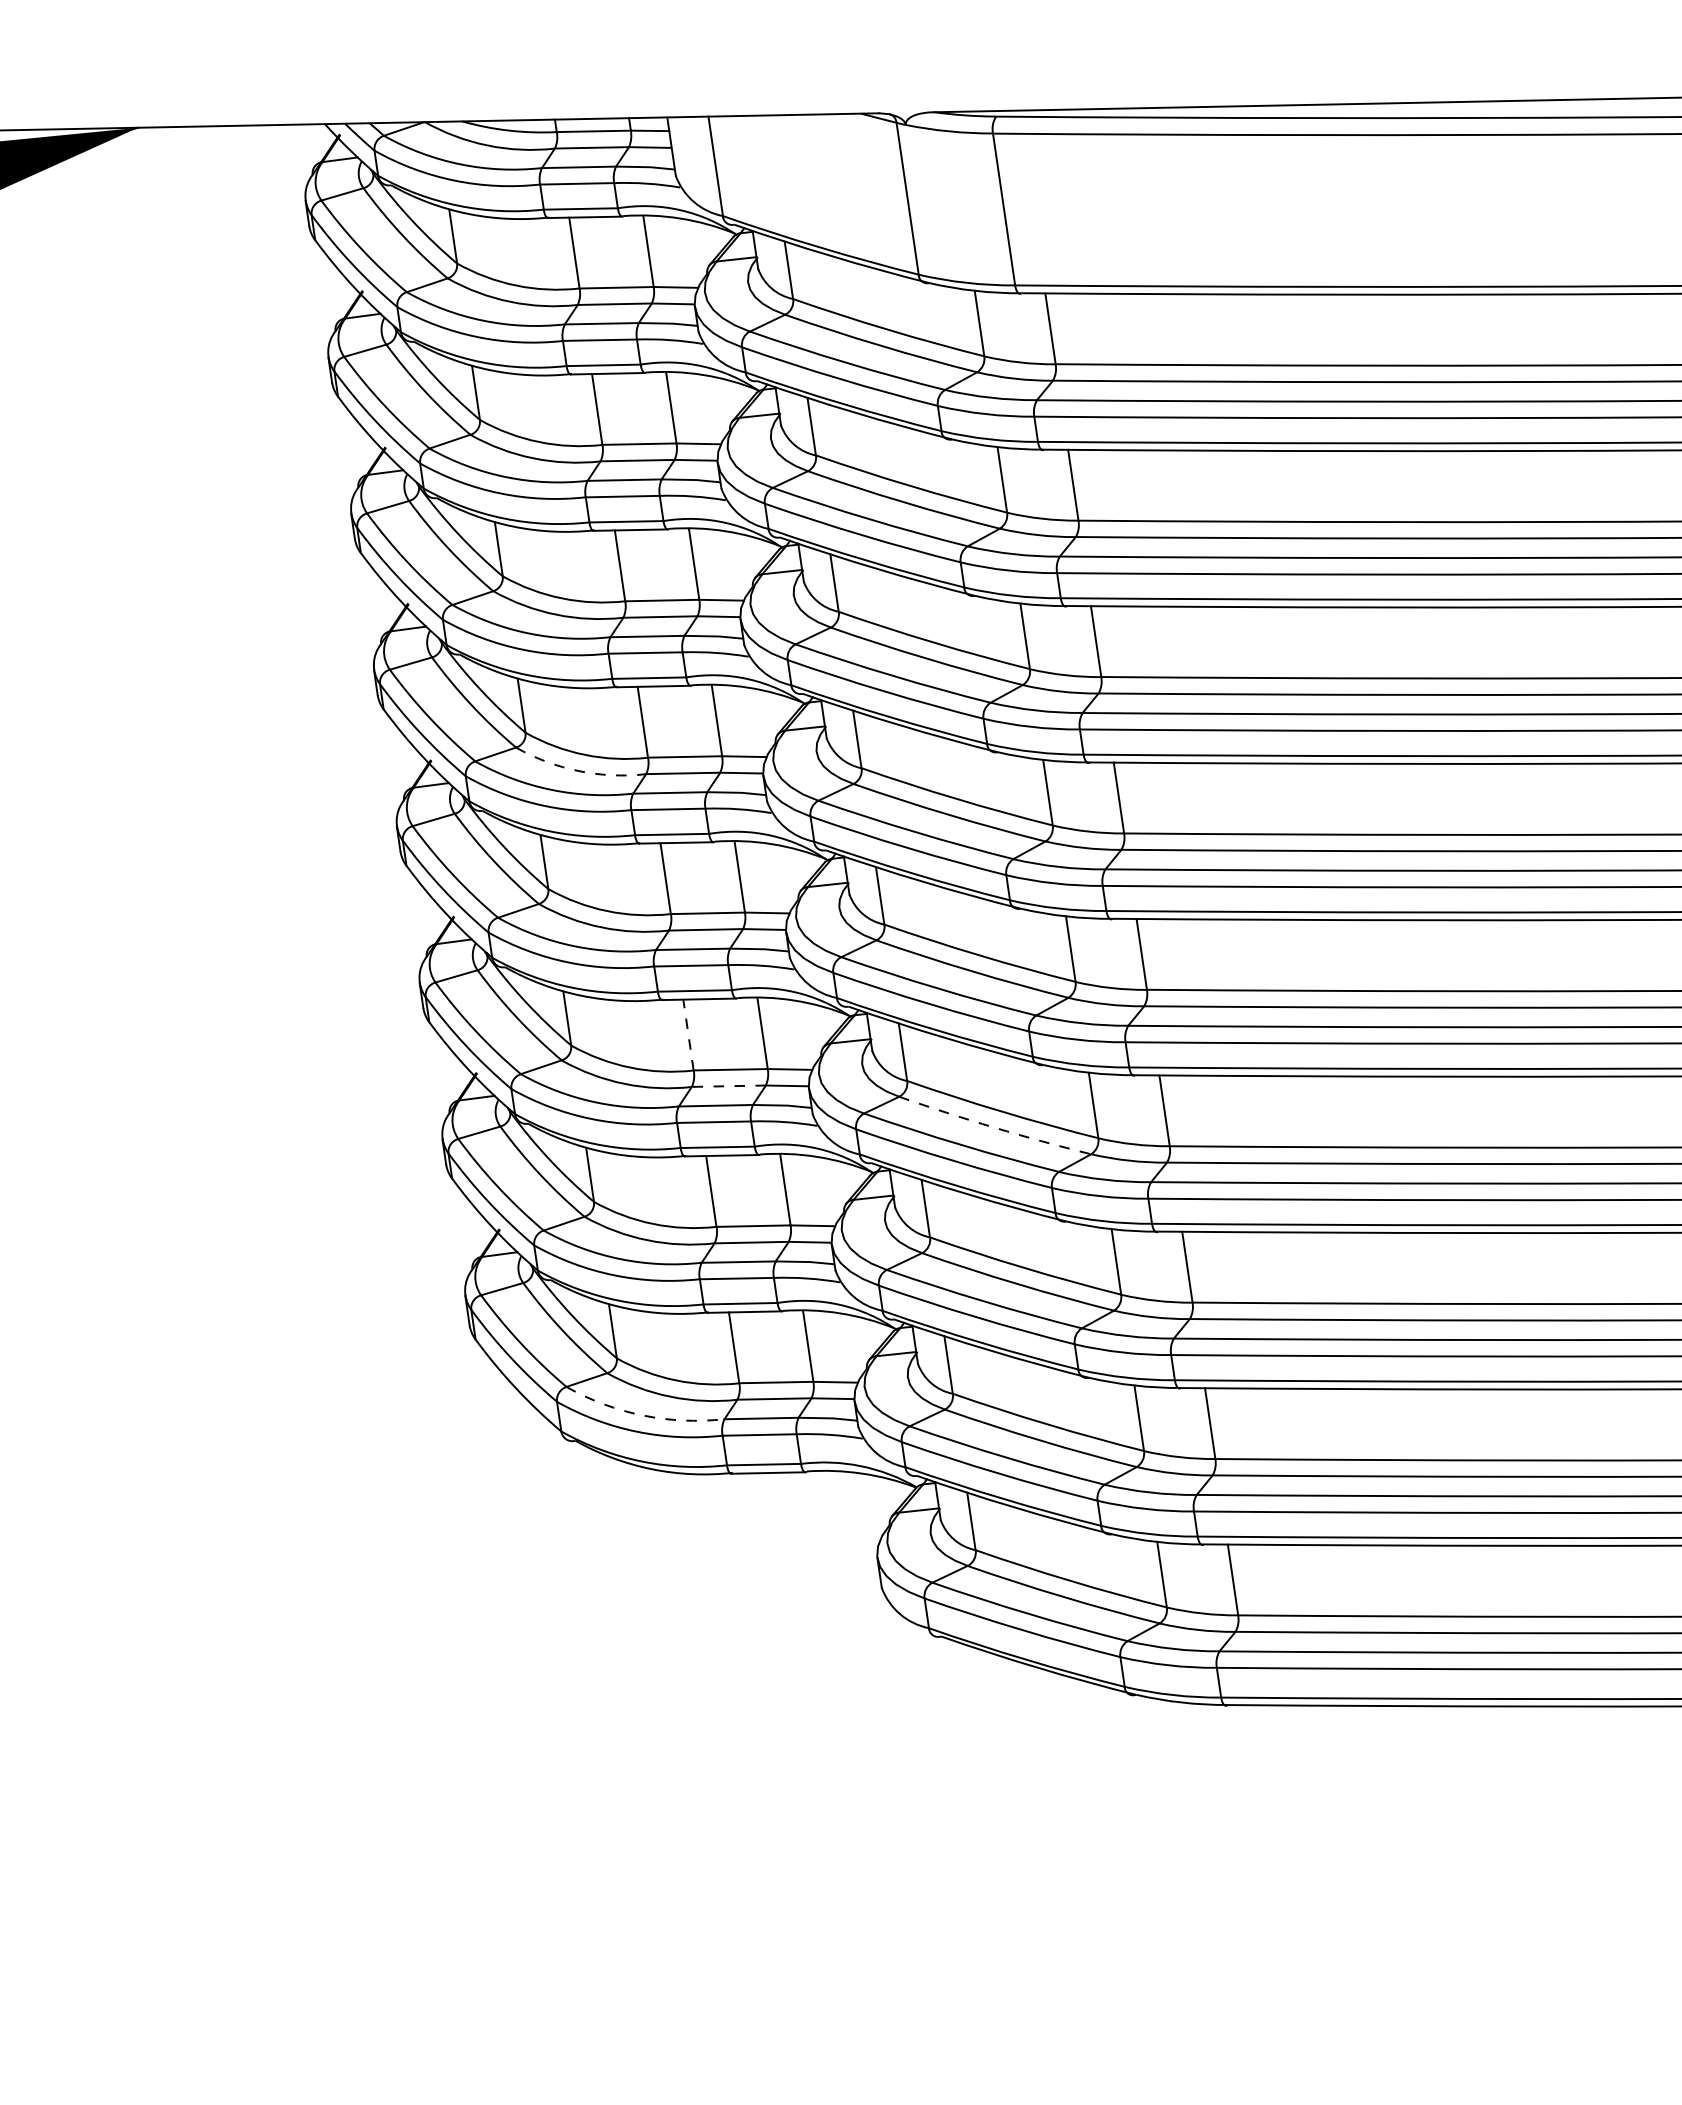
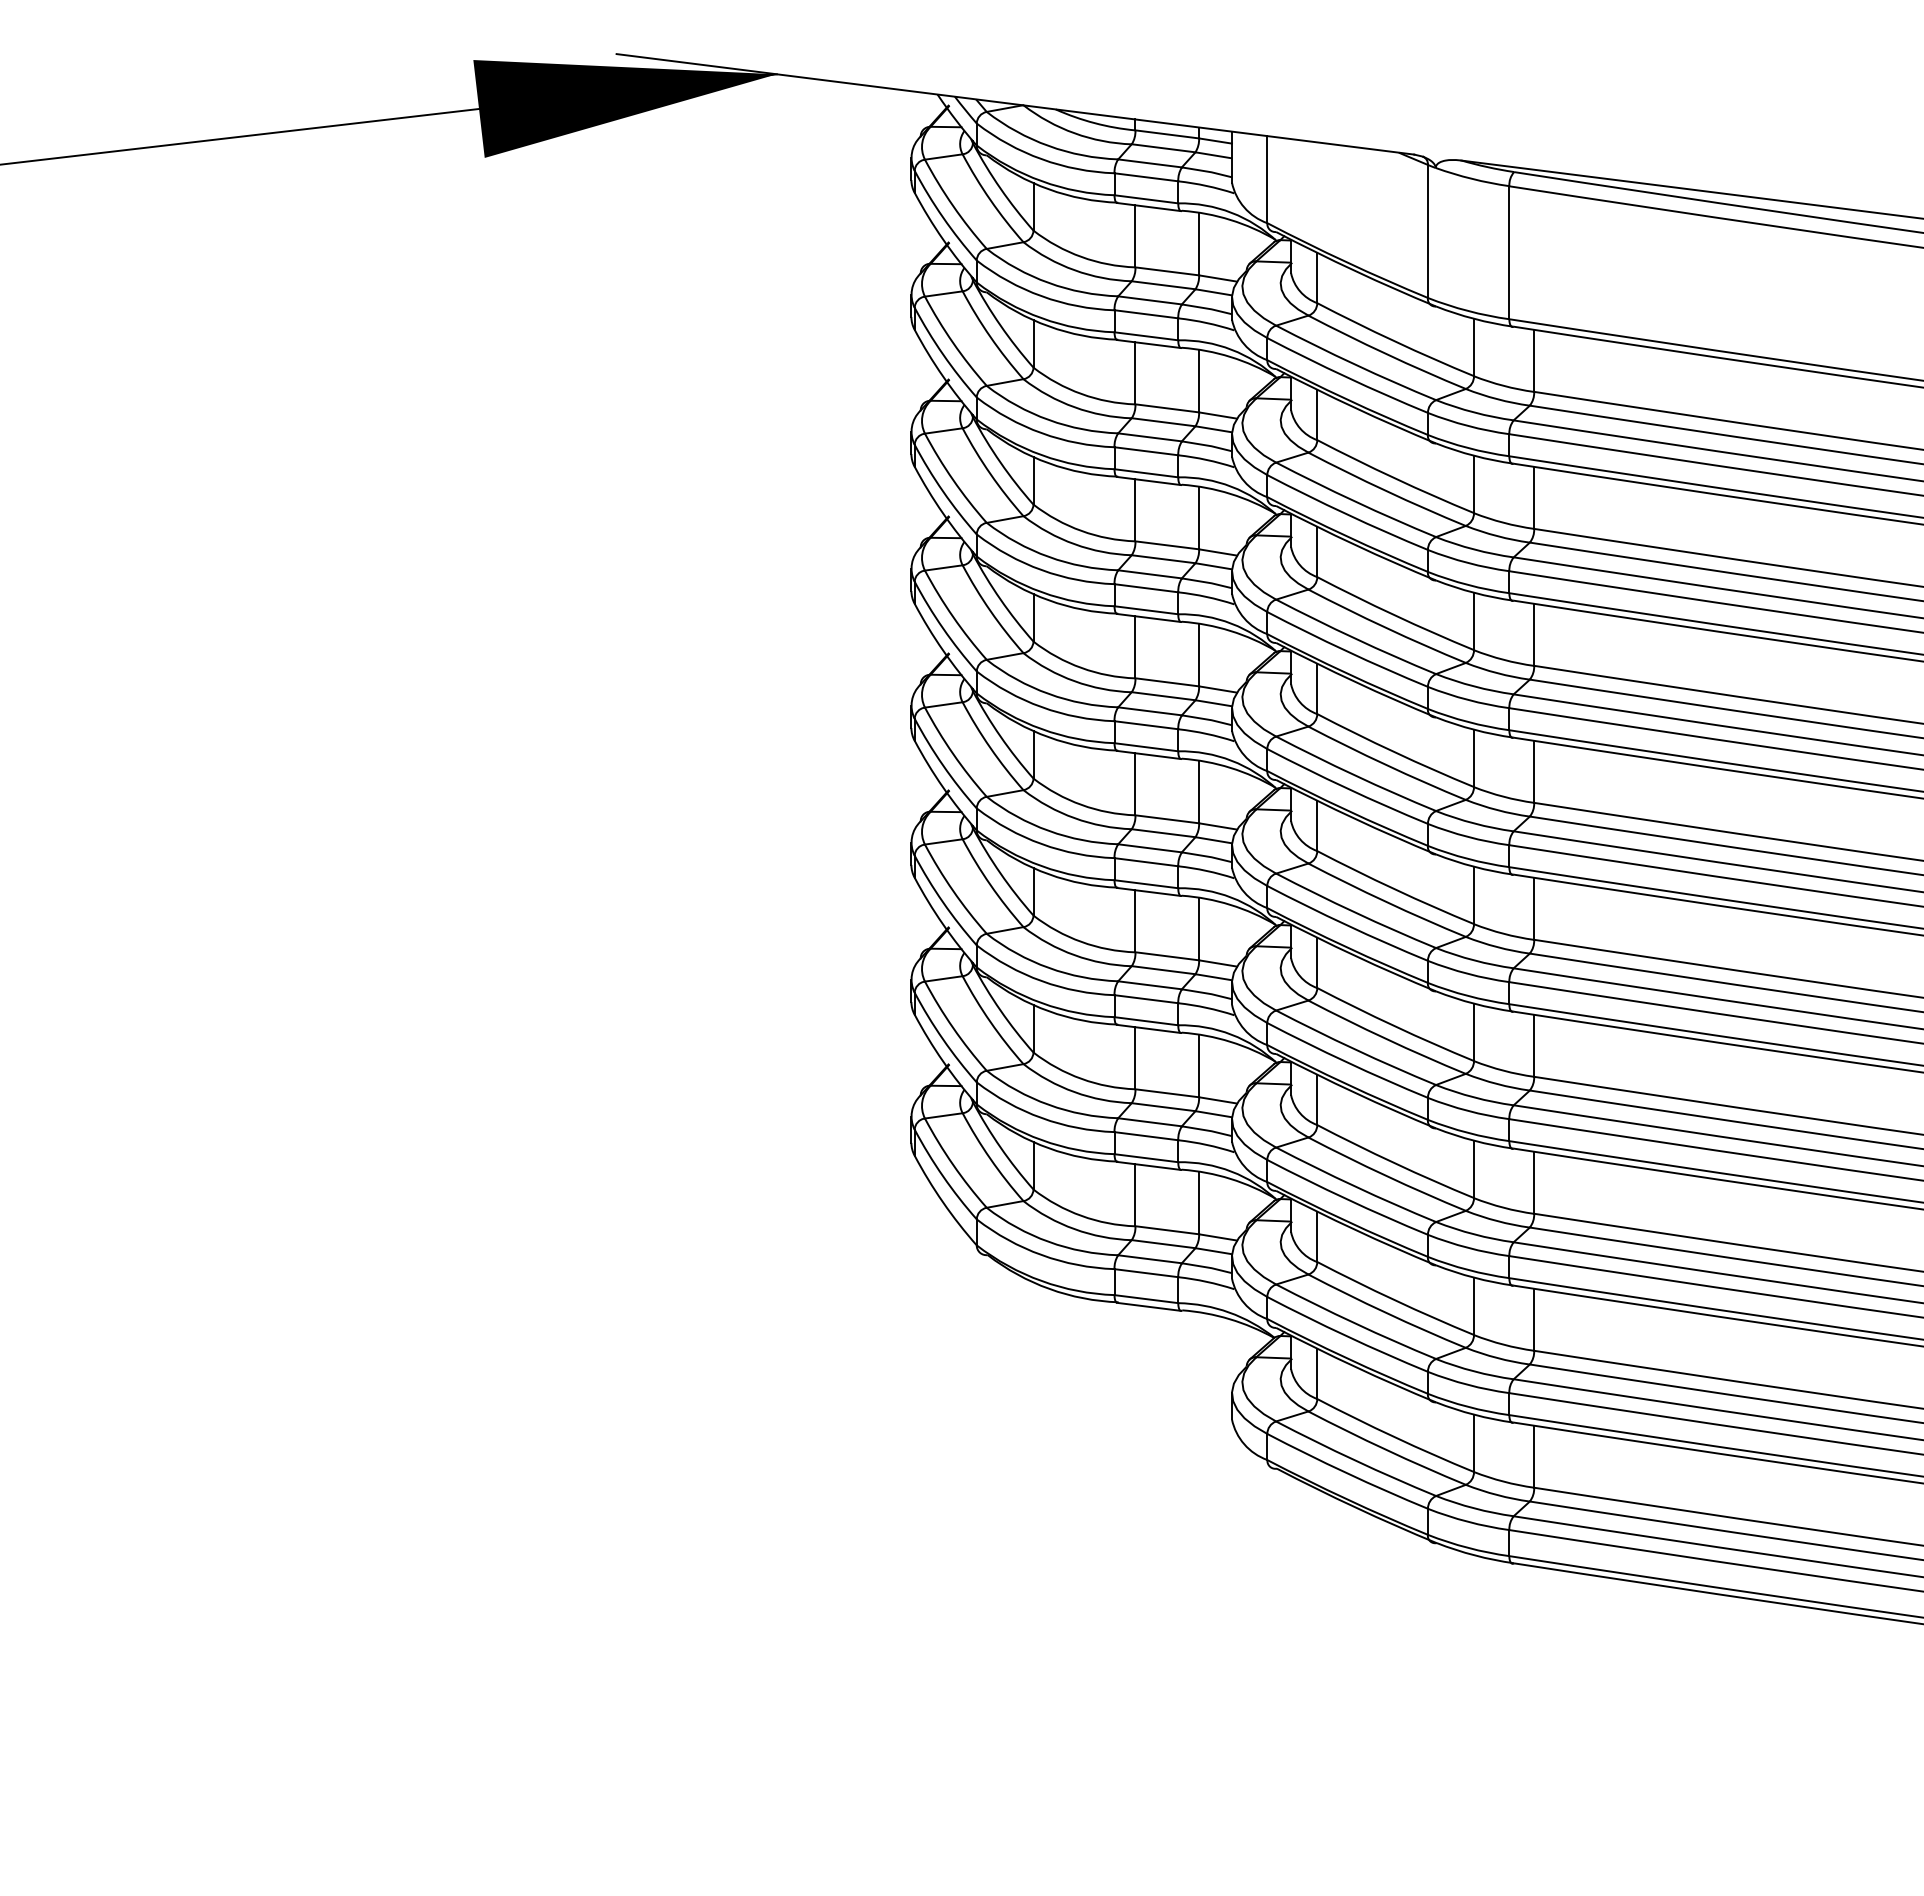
arc: (579, 771) -> (1074, 681), dashed -> solid
line: (688, 1034) -> (1135, 920), dashed -> solid
line: (728, 1086) -> (1163, 970), dashed -> solid
arc: (994, 1128) -> (1386, 1039), dashed -> solid
arc: (642, 1415) -> (1048, 1241), dashed -> solid

